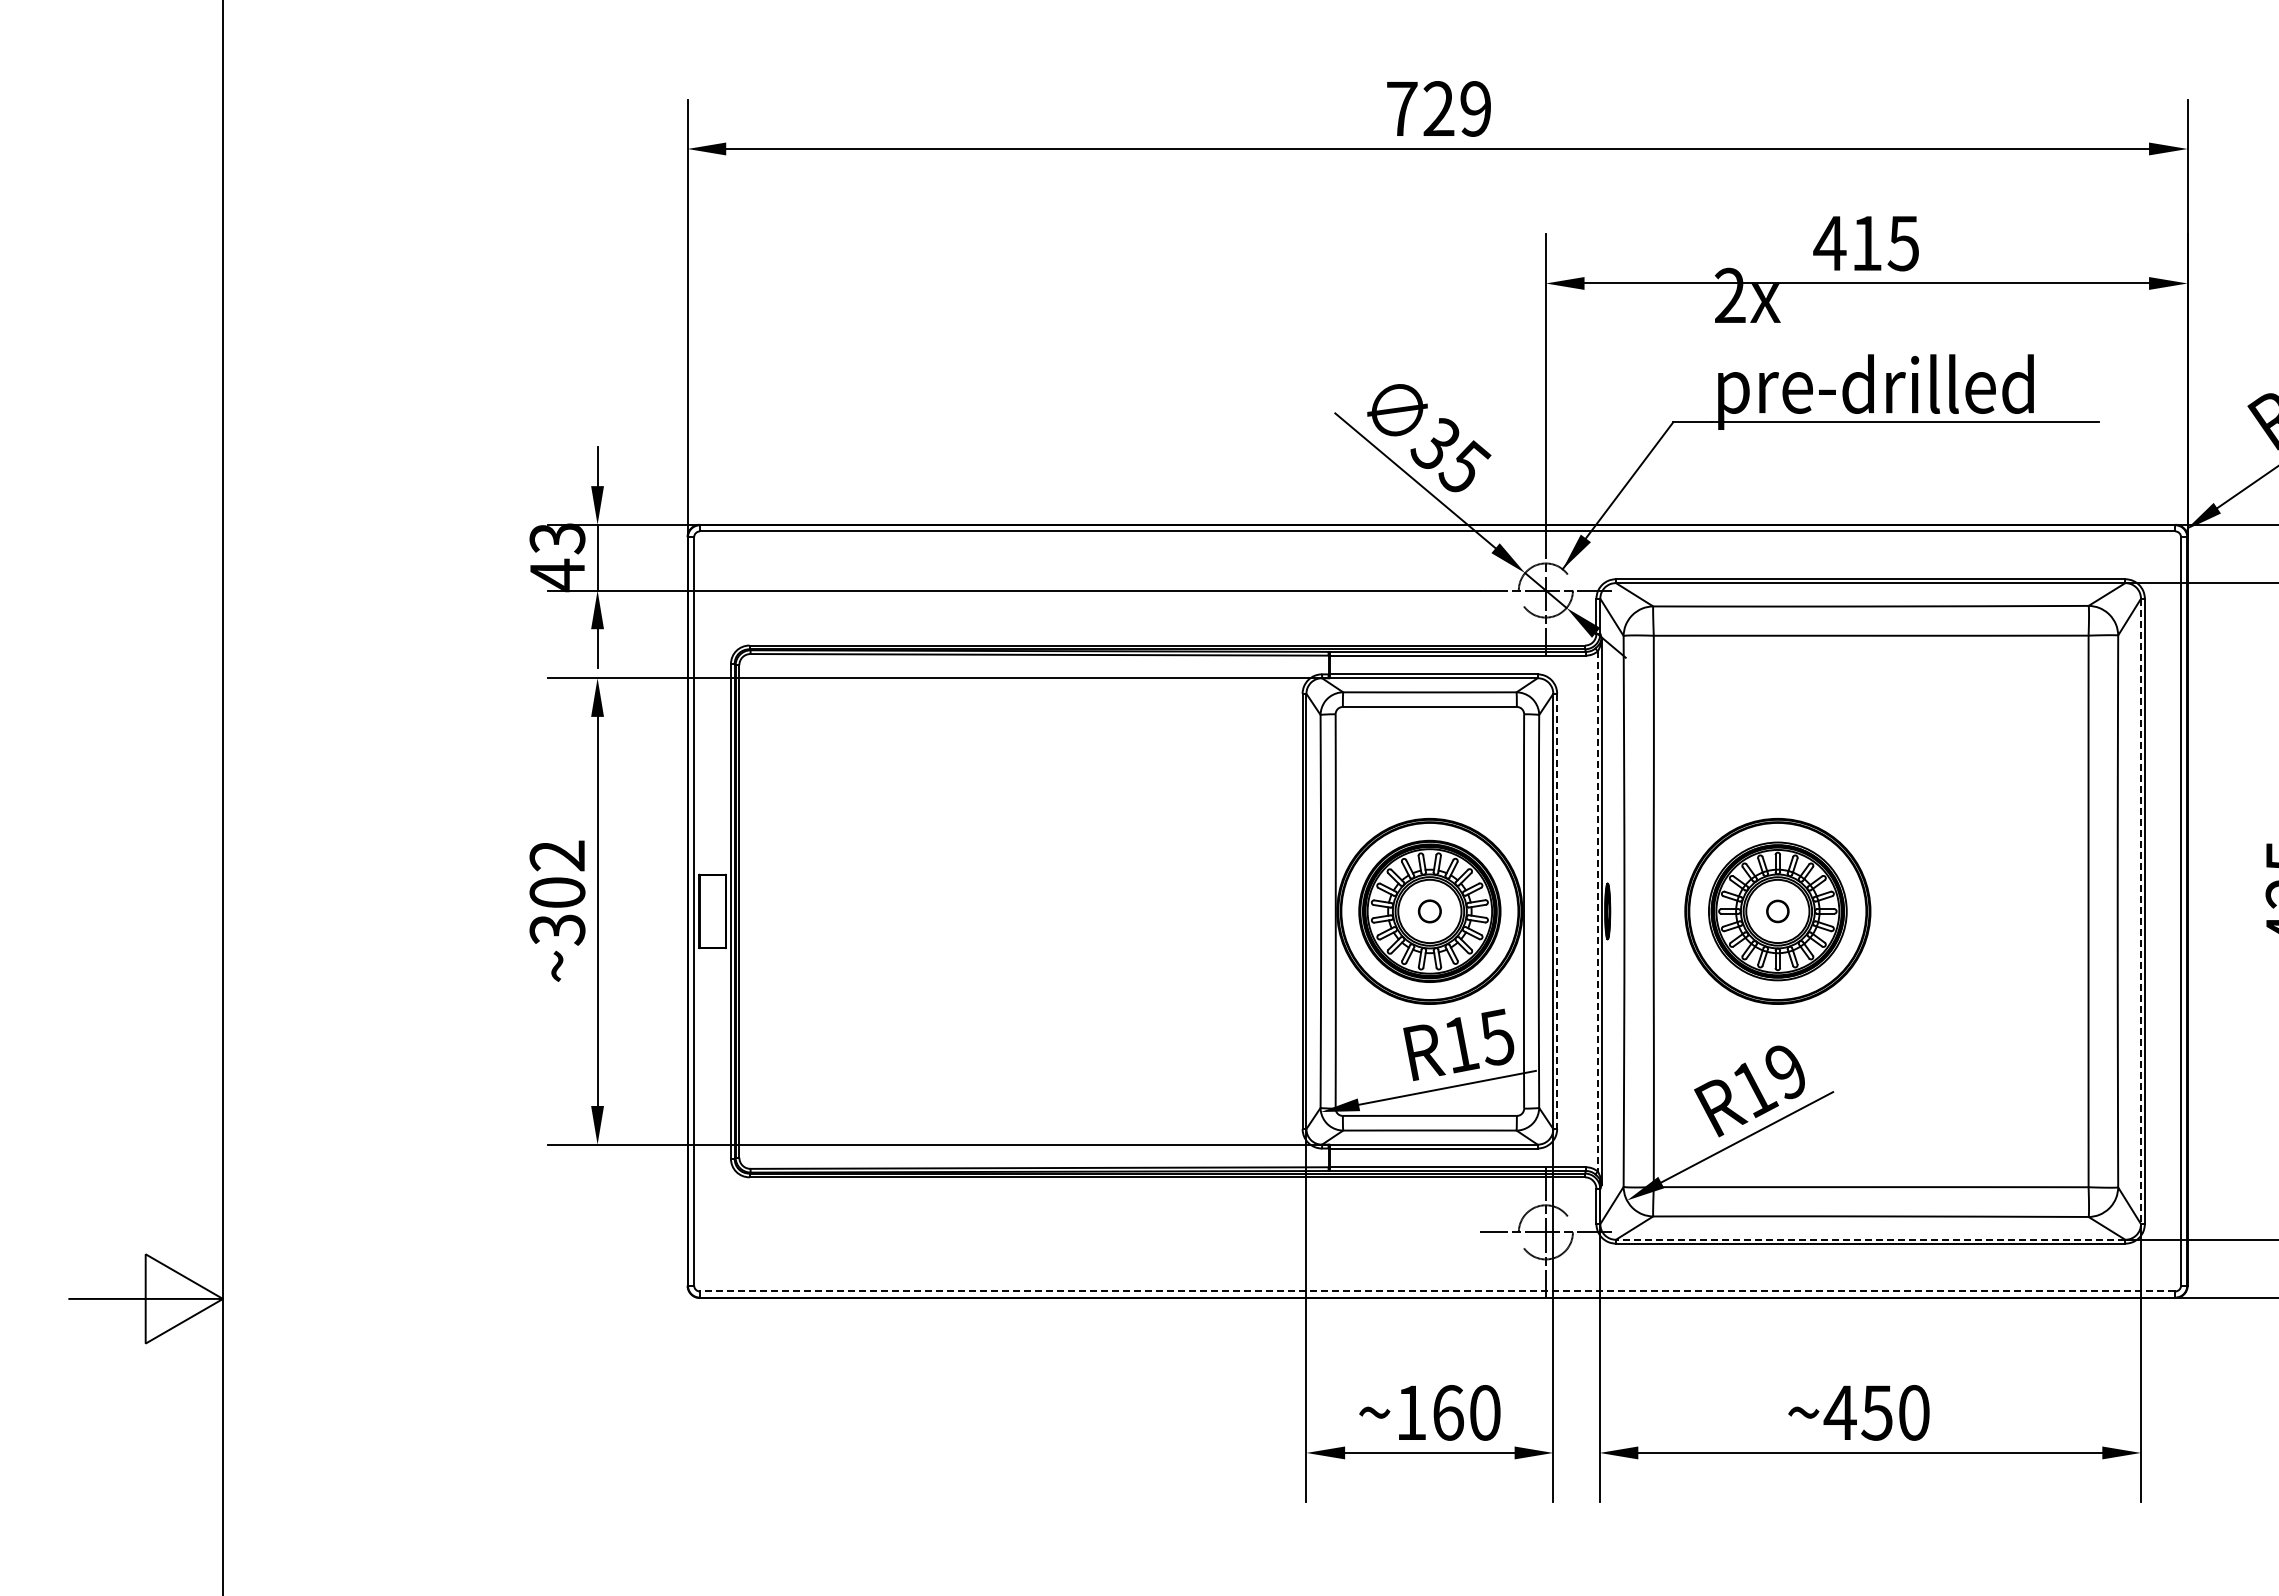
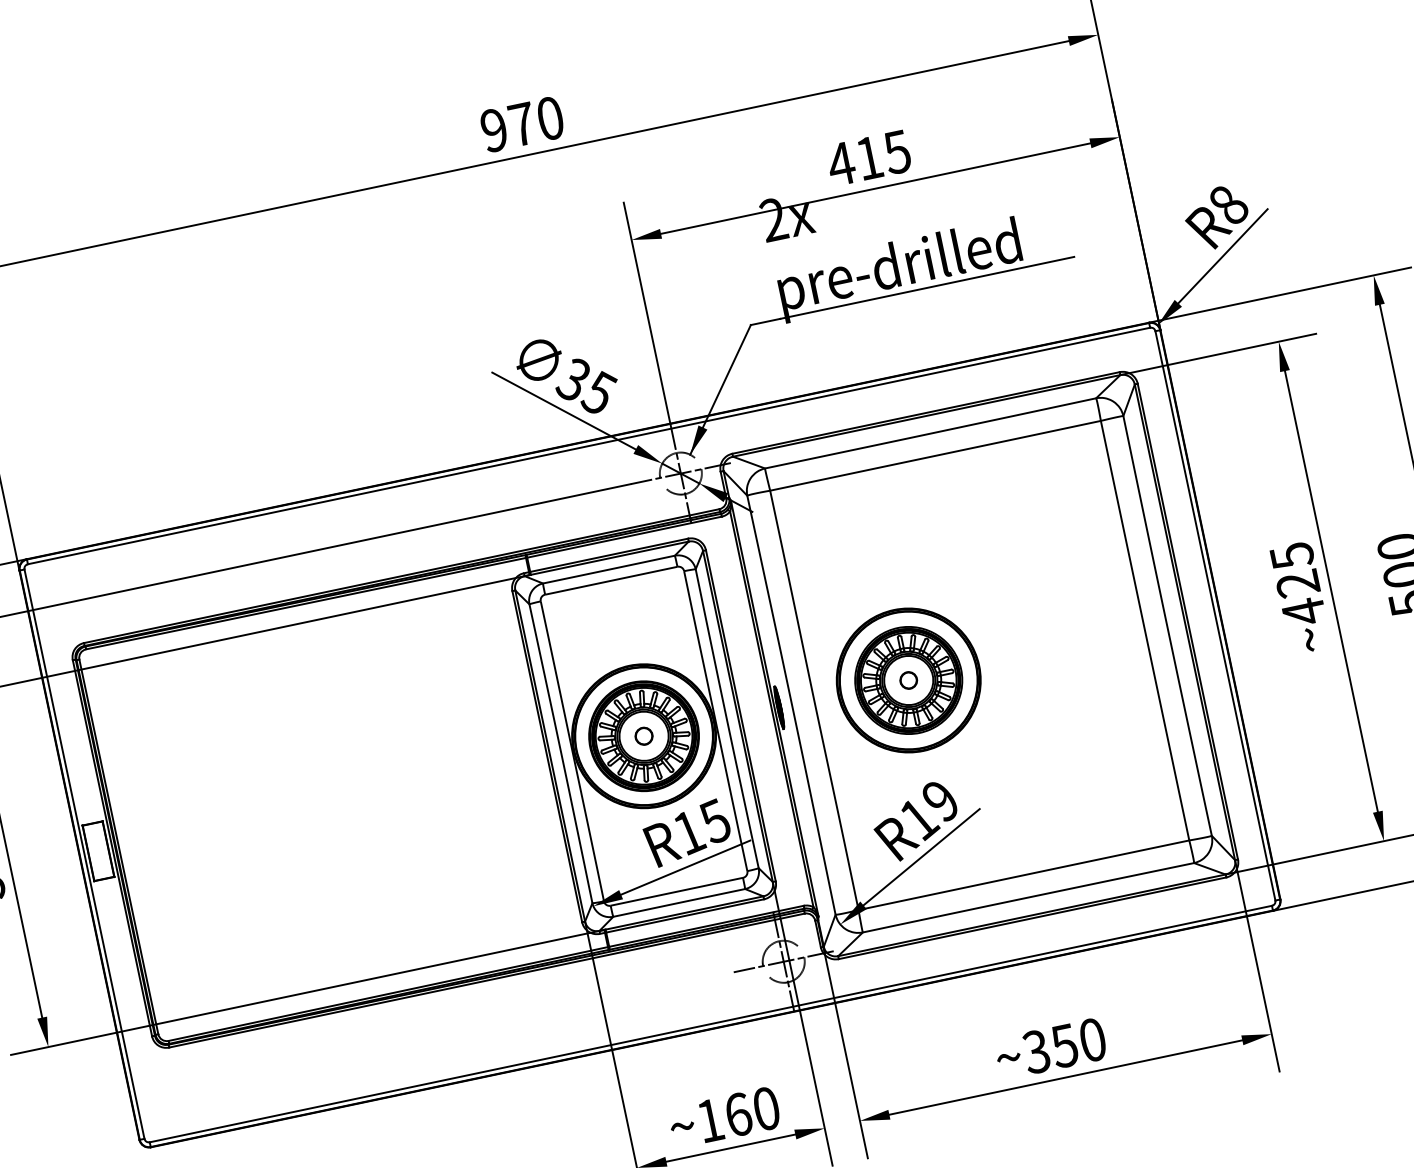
text: (1438, 108) -> (521, 124), 729 -> 970
line: (1557, 911) -> (741, 715), dashed -> solid
line: (1597, 911) -> (771, 709), dashed -> solid
line: (2140, 911) -> (1184, 622), dashed -> solid
line: (1870, 1239) -> (1031, 915), dashed -> solid
line: (1437, 1291) -> (710, 1024), dashed -> solid
text: (1839, 1412) -> (1035, 1051), ~450 -> ~350

